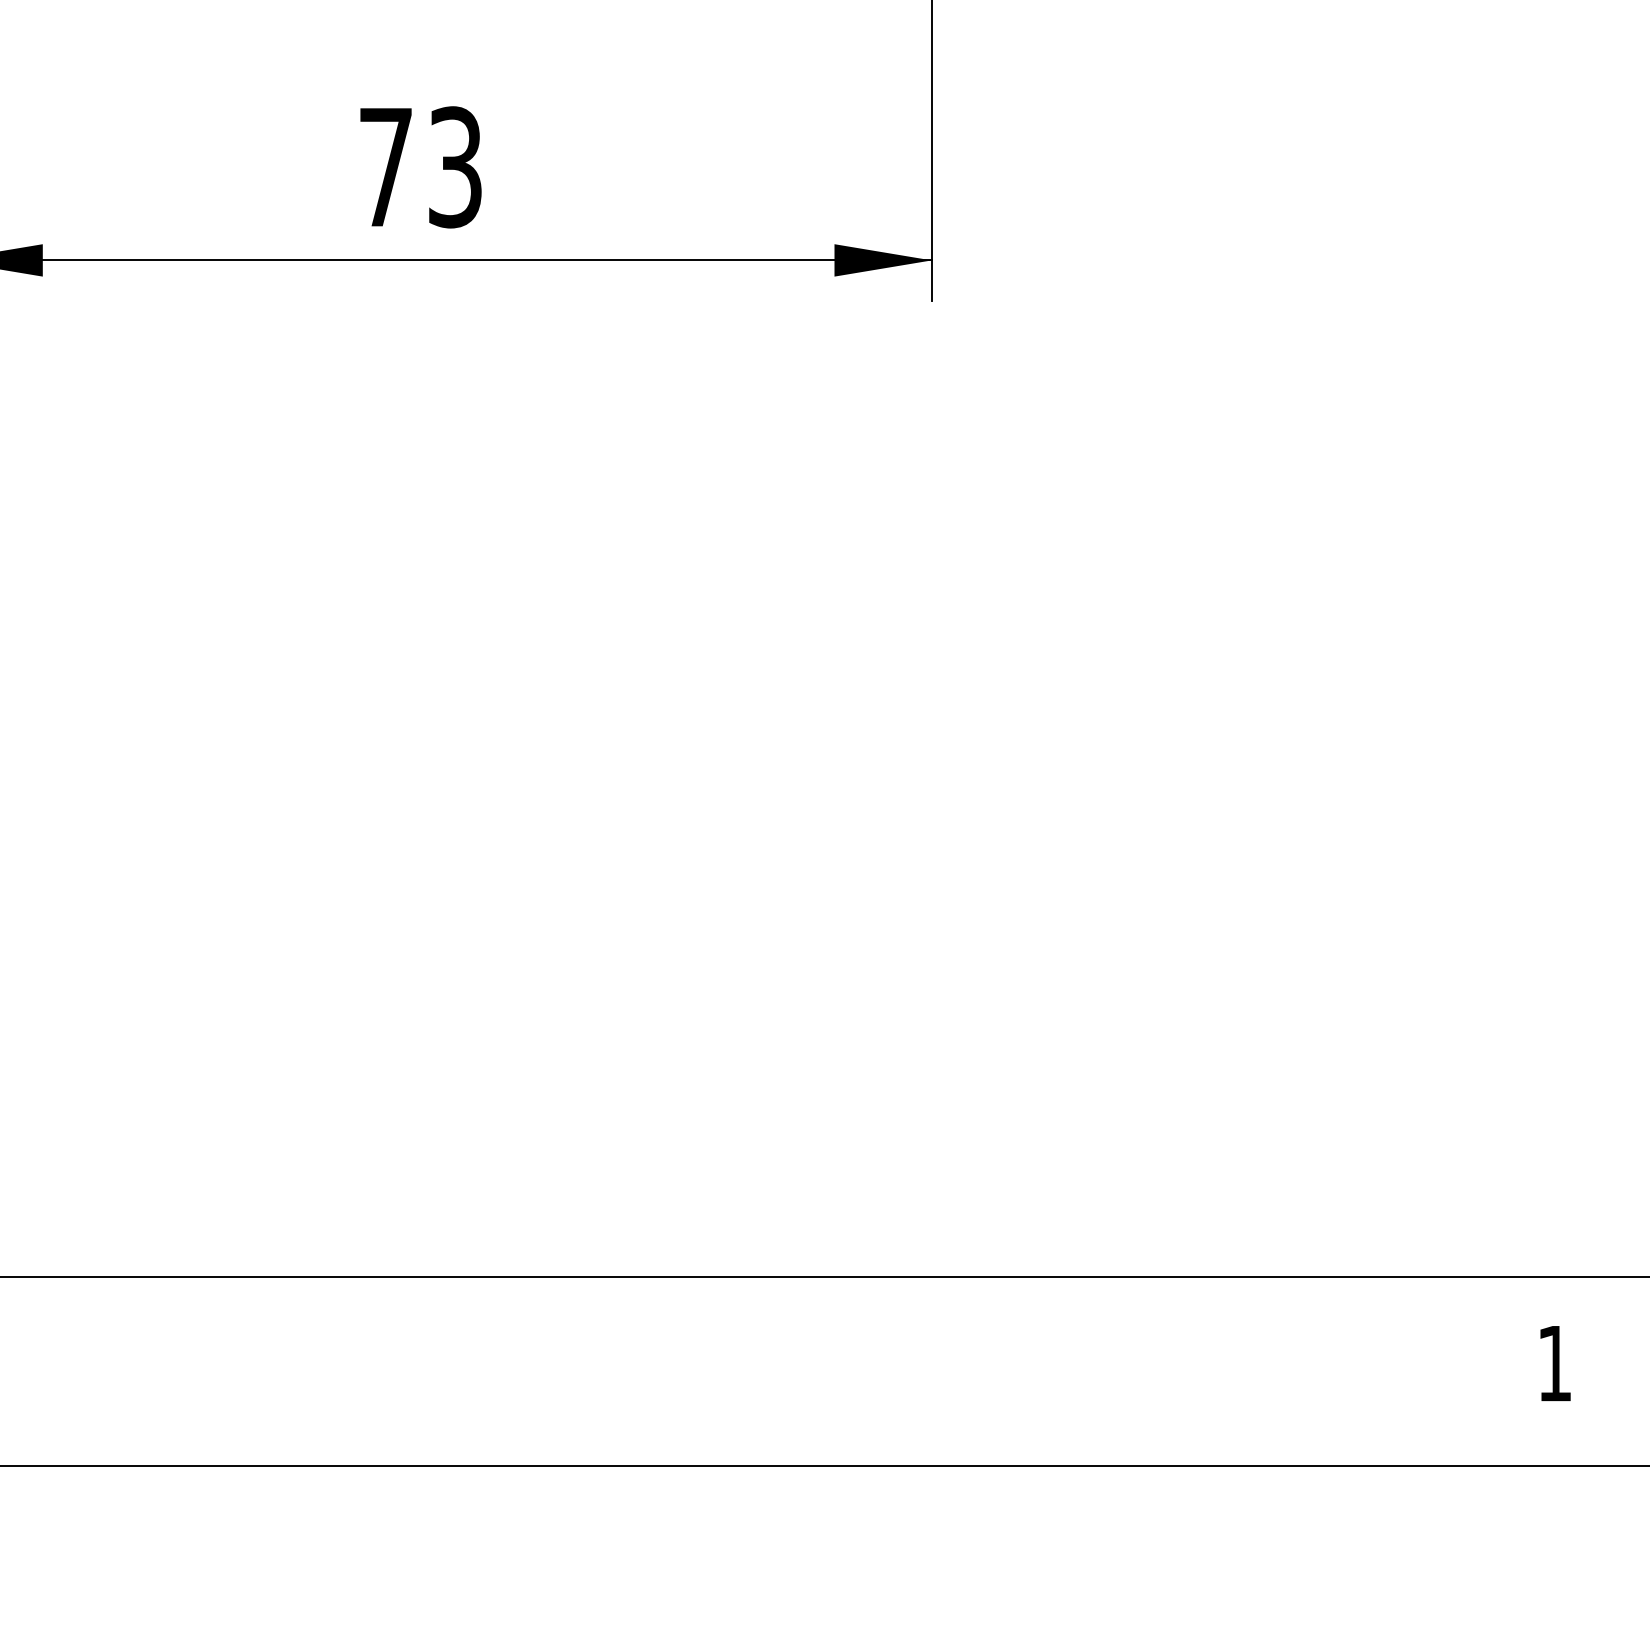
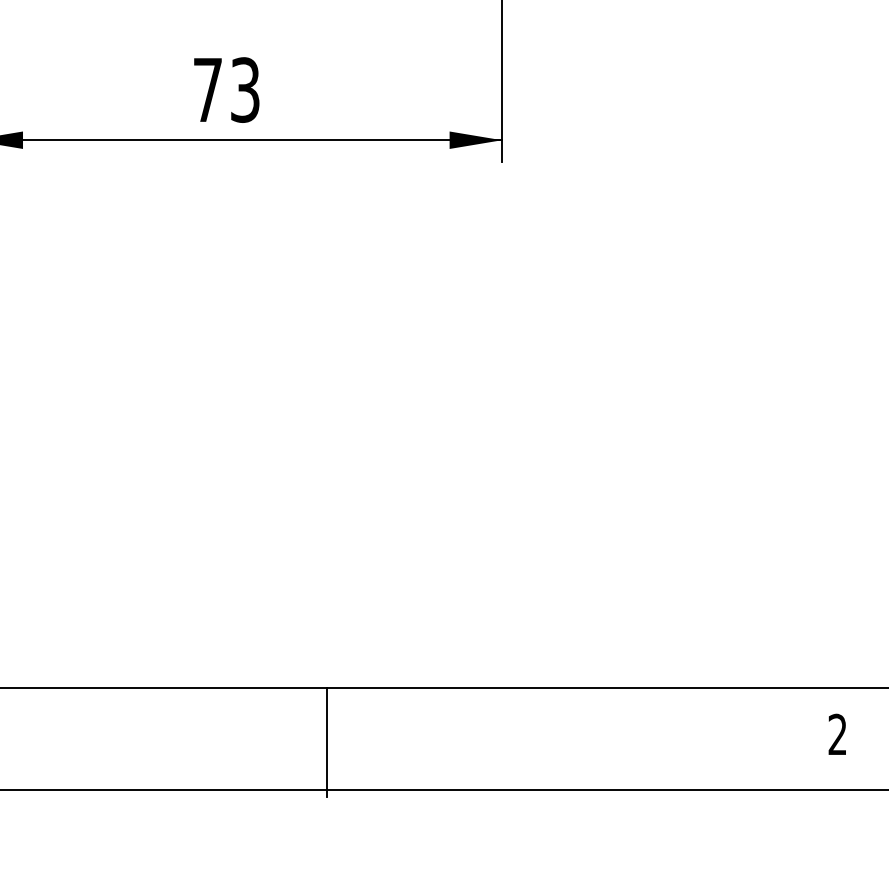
text: (1554, 1361) -> (837, 733), 1 -> 2
line: (607, 1378) -> (327, 742), added

